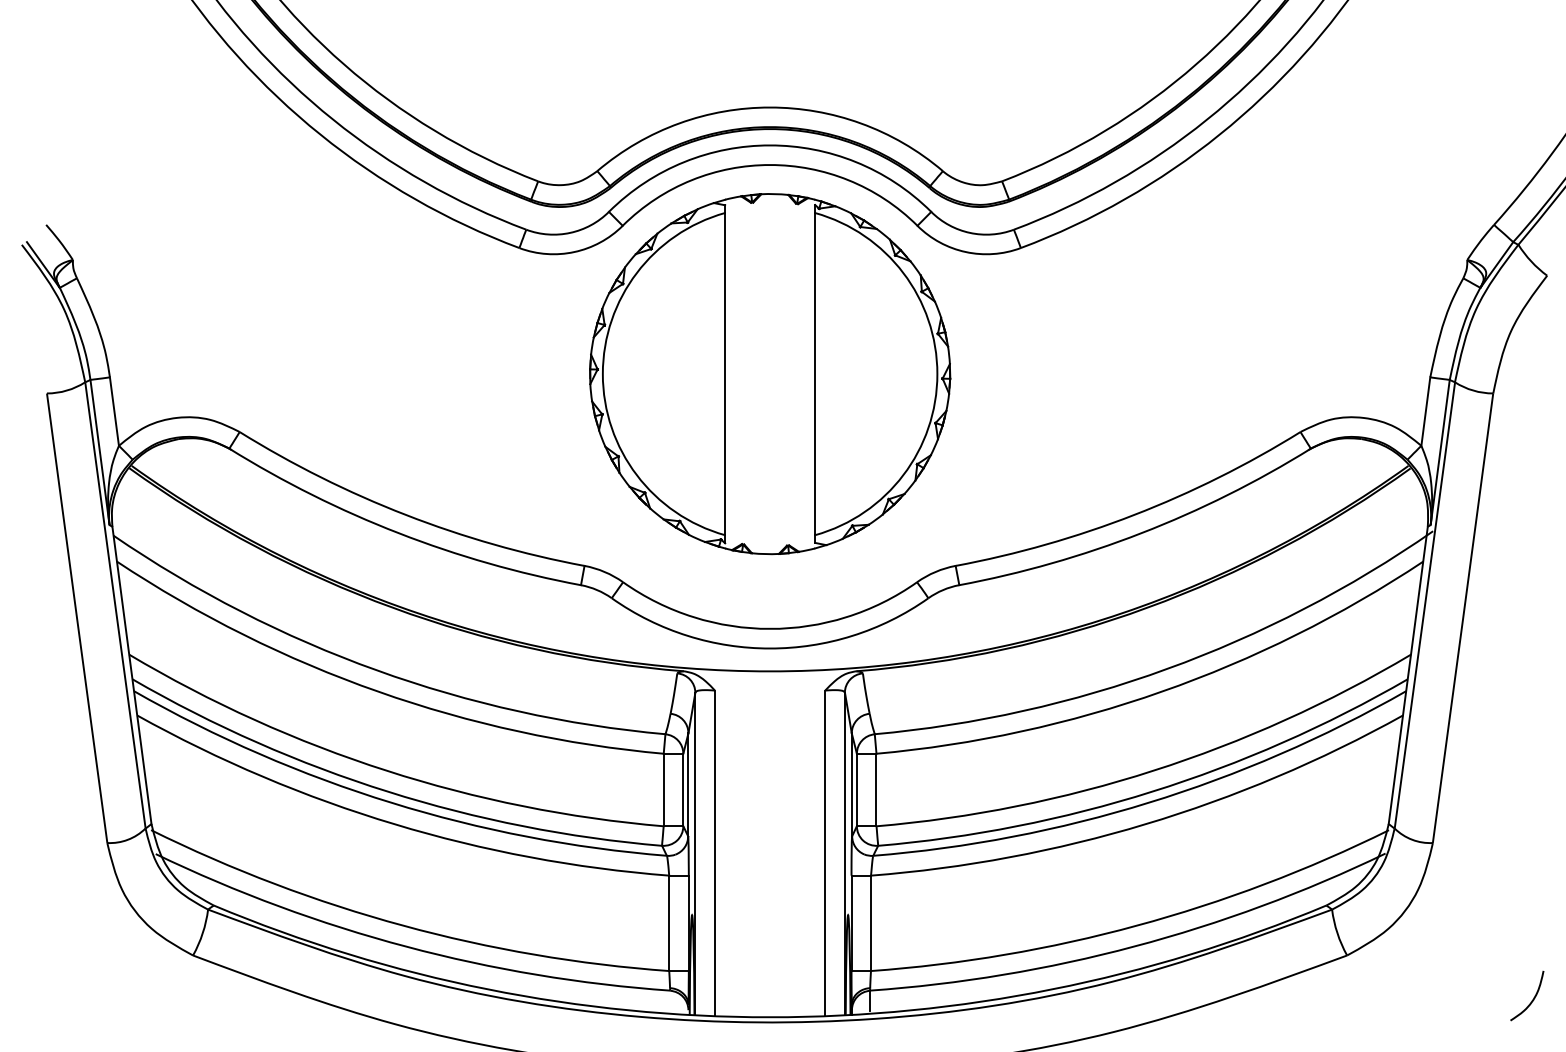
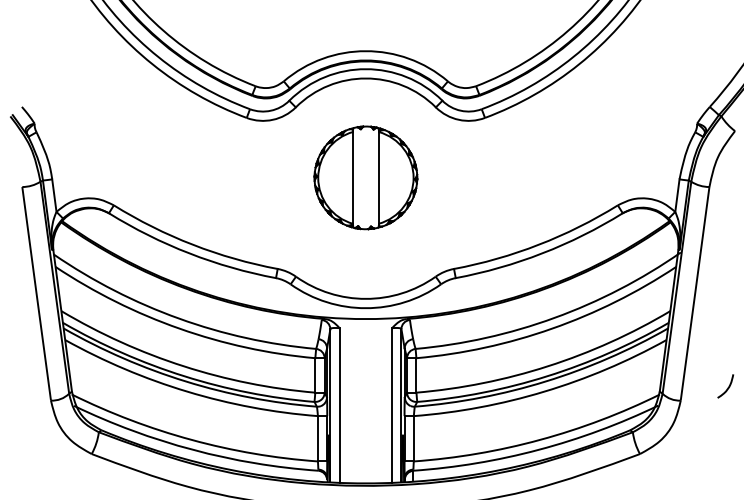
part: (769, 373) -> (365, 177), size x0.6
curve: (1531, 998) -> (727, 387), moved

